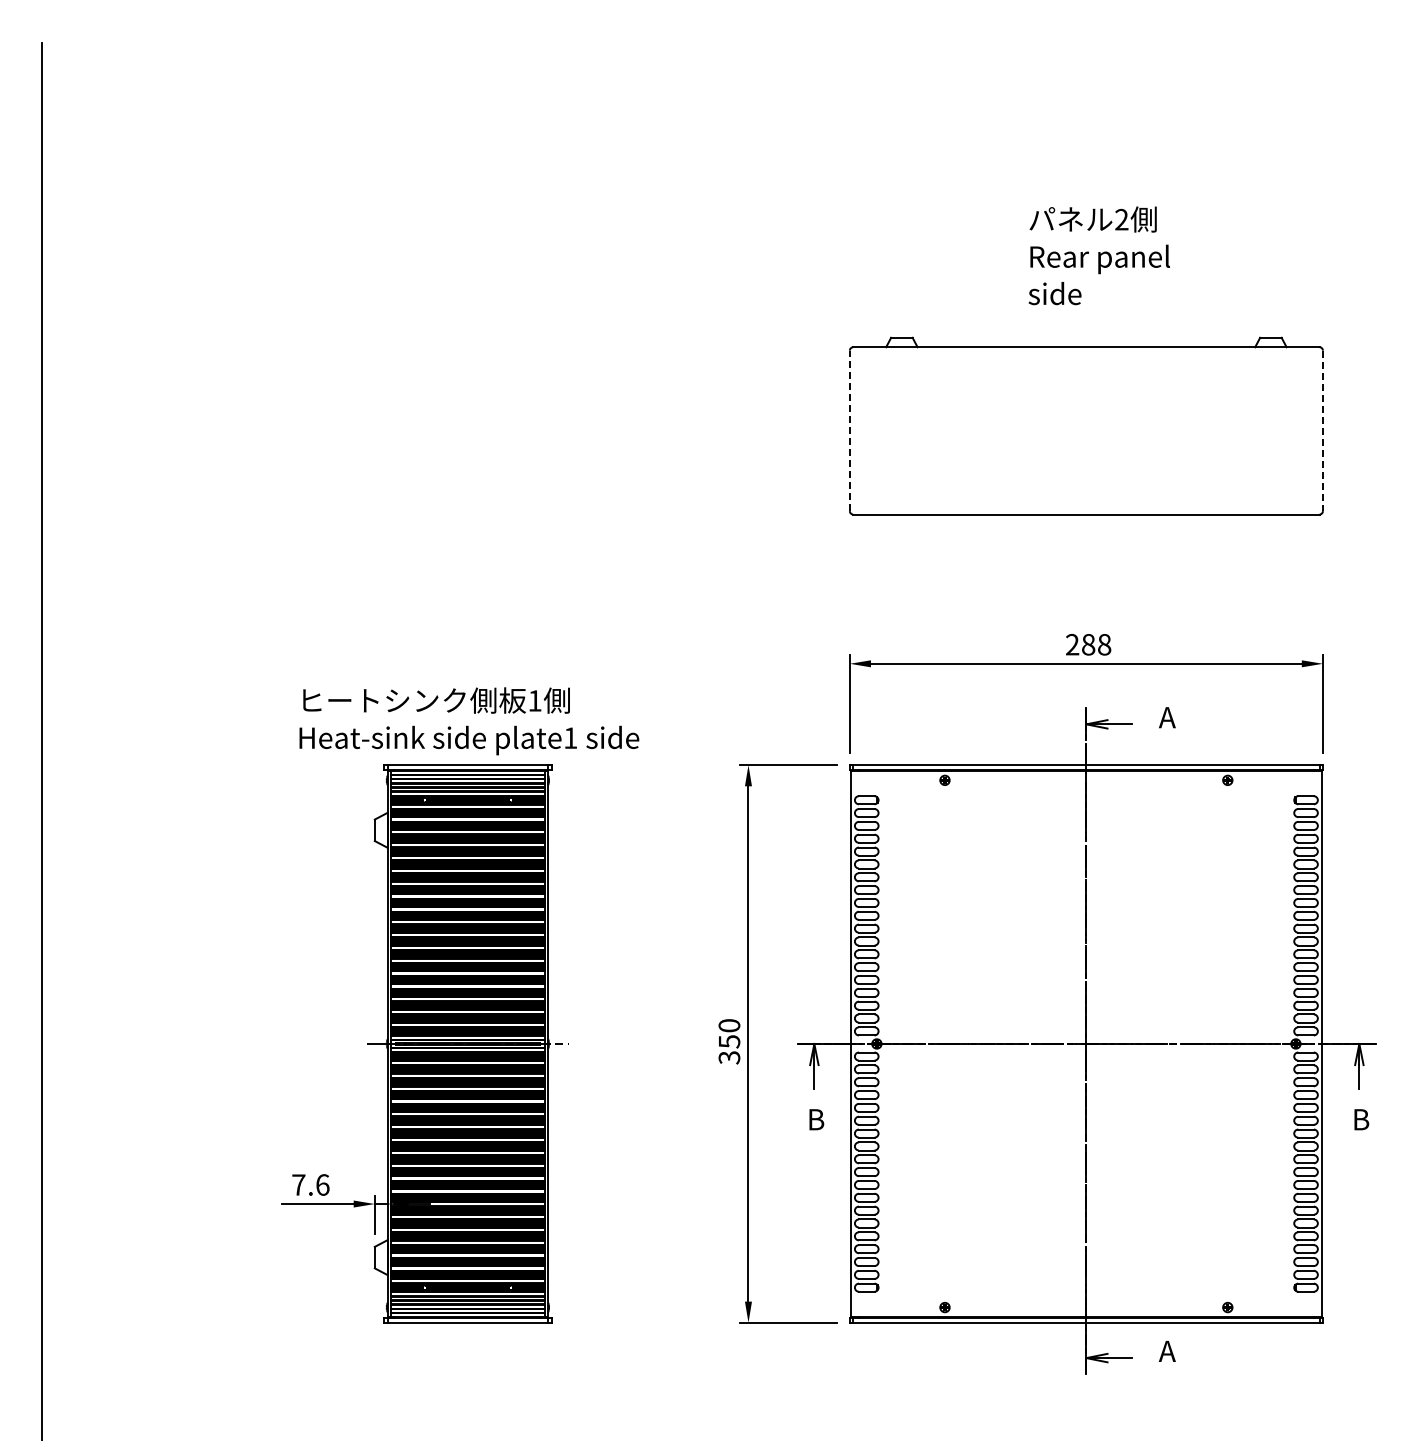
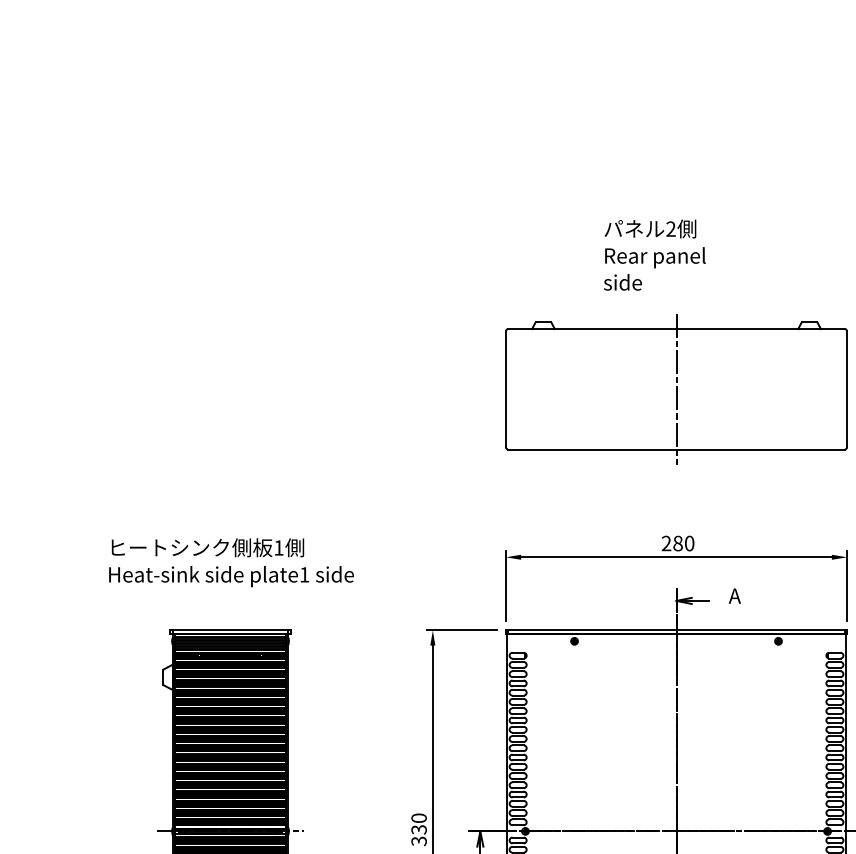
text: (1098, 255) -> (654, 254), moved
line: (849, 430) -> (505, 389), dashed -> solid
line: (1086, 430) -> (676, 389), added
line: (1322, 431) -> (846, 389), dashed -> solid
text: (1104, 644) -> (689, 543), 288 -> 280
text: (469, 721) -> (231, 562), moved
text: (728, 1041) -> (418, 829), 350 -> 330

